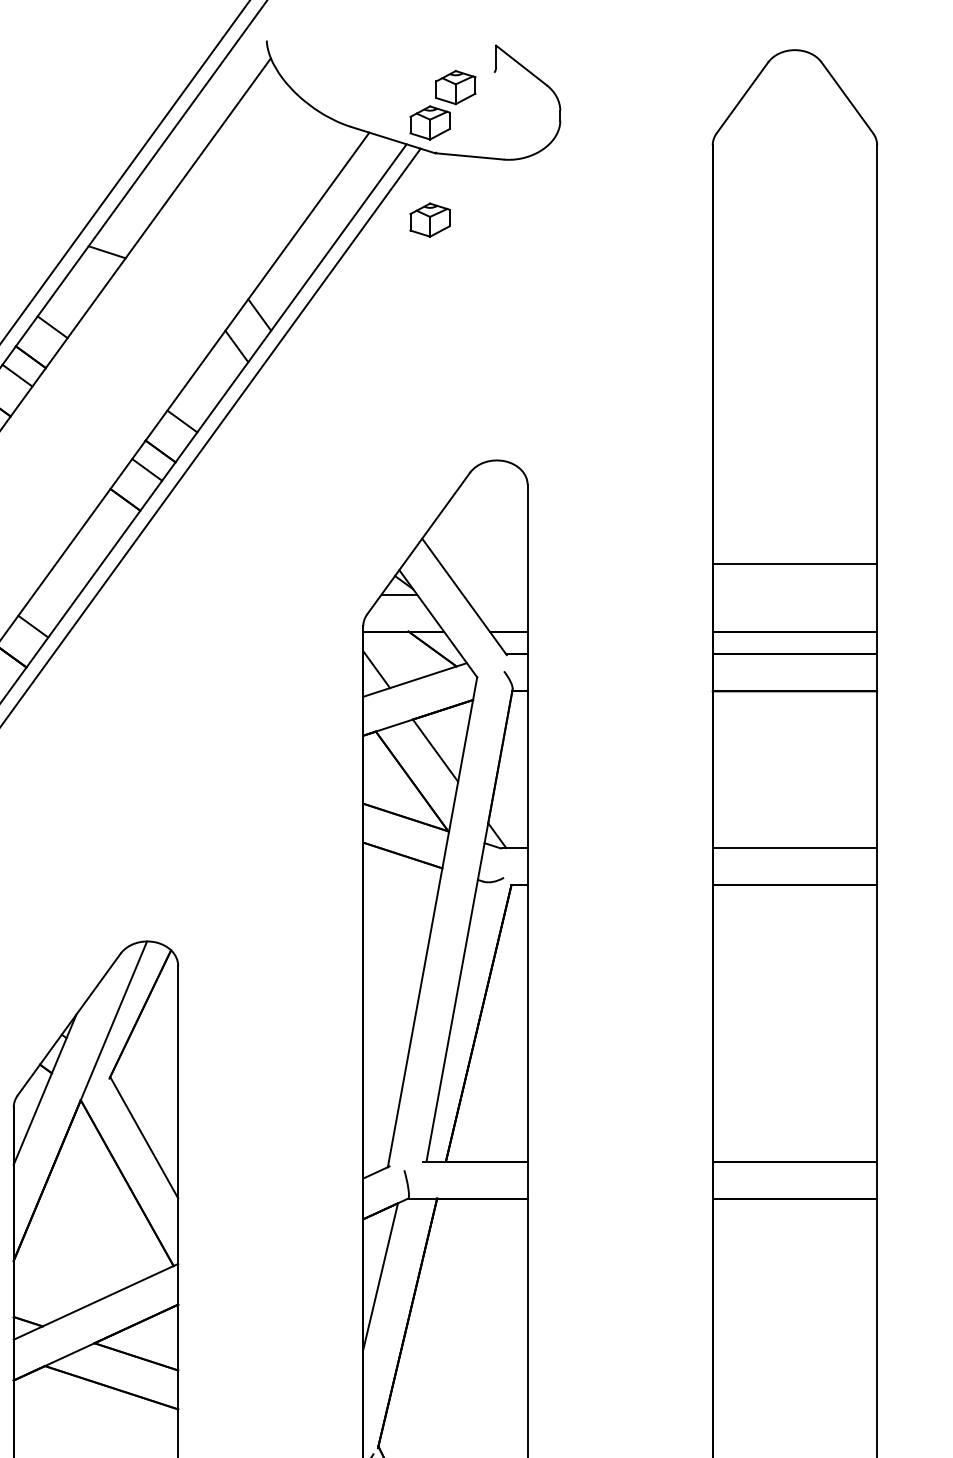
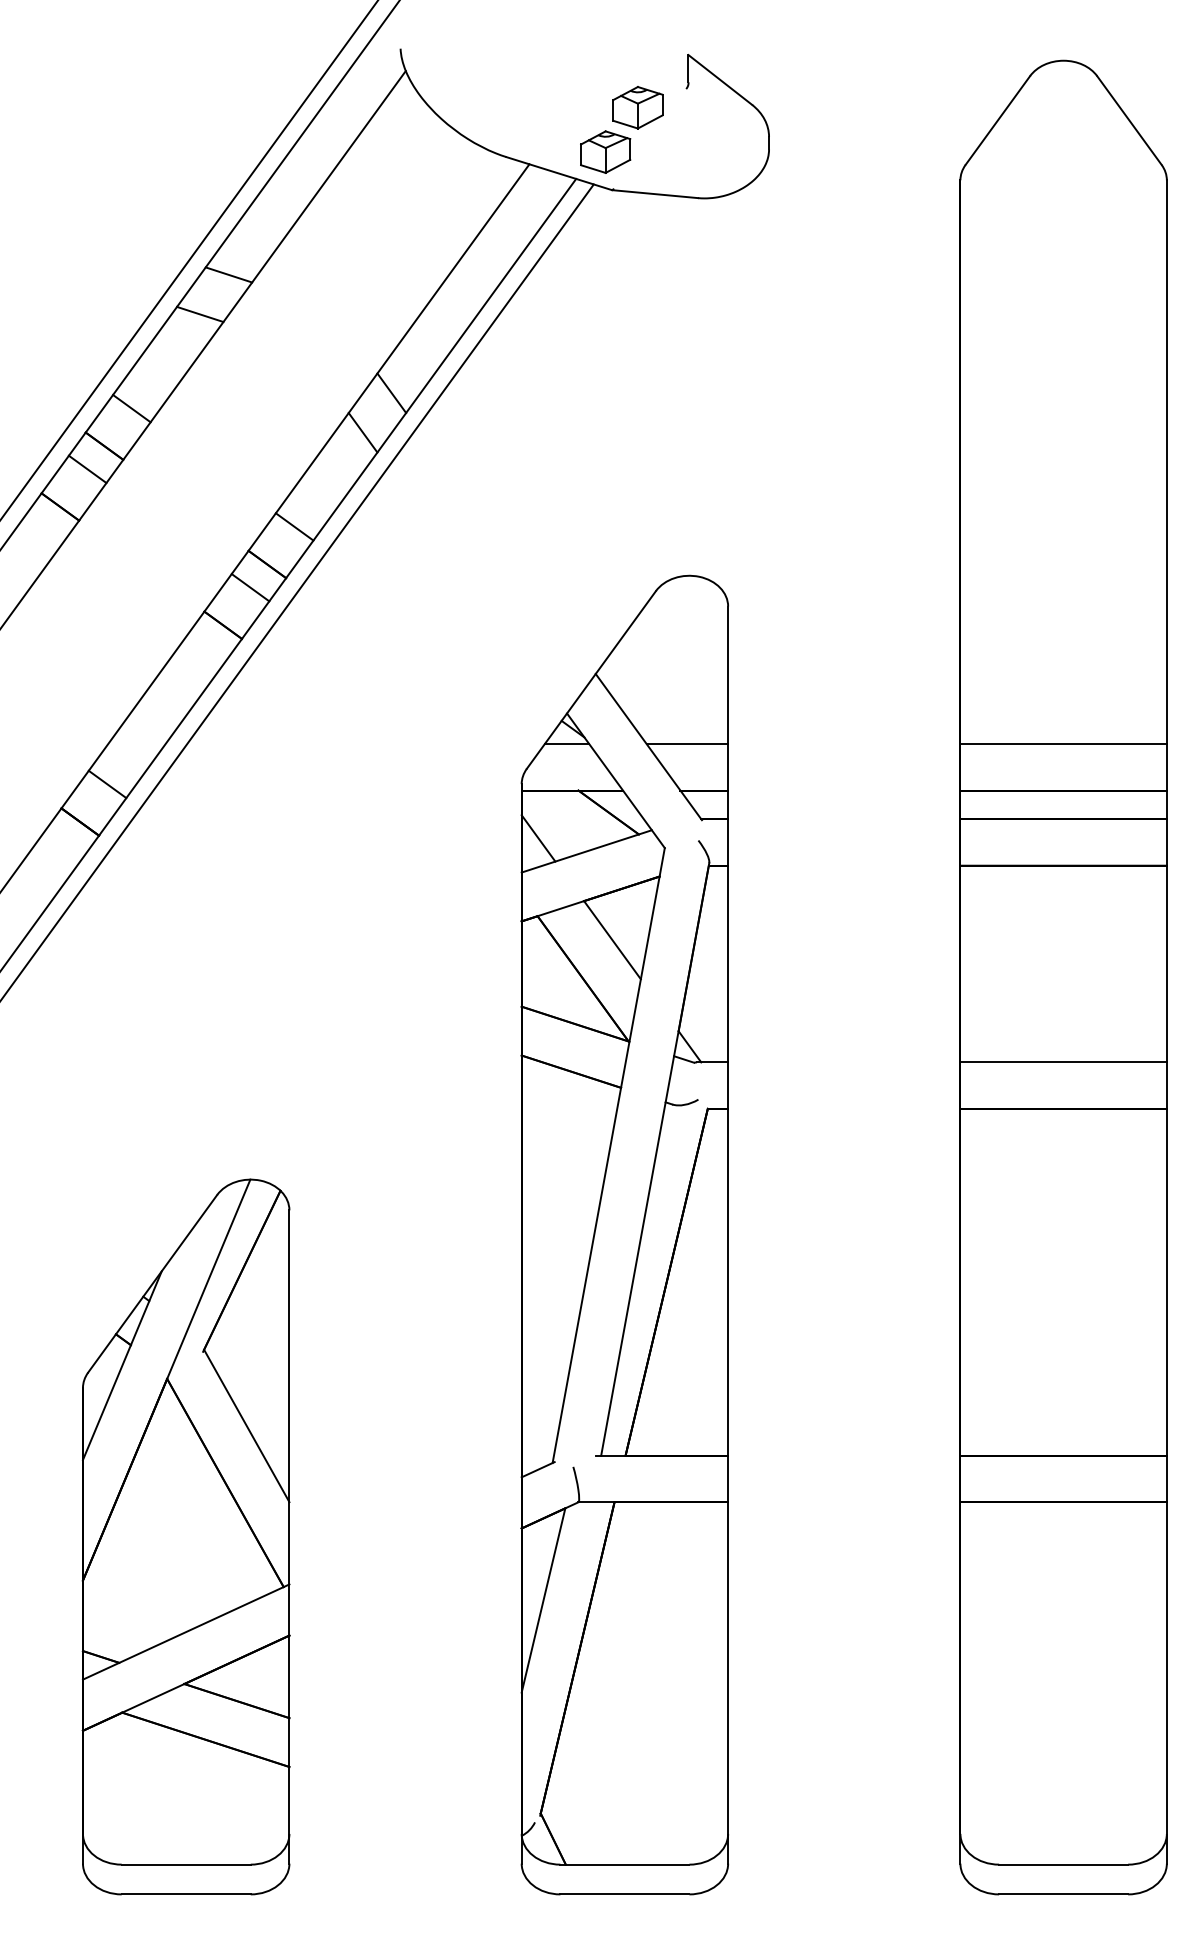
part: (429, 219) -> (605, 273), removed
line: (129, 220) -> (228, 274), added
line: (794, 564) -> (1063, 744), moved
line: (495, 594) -> (687, 744), added

